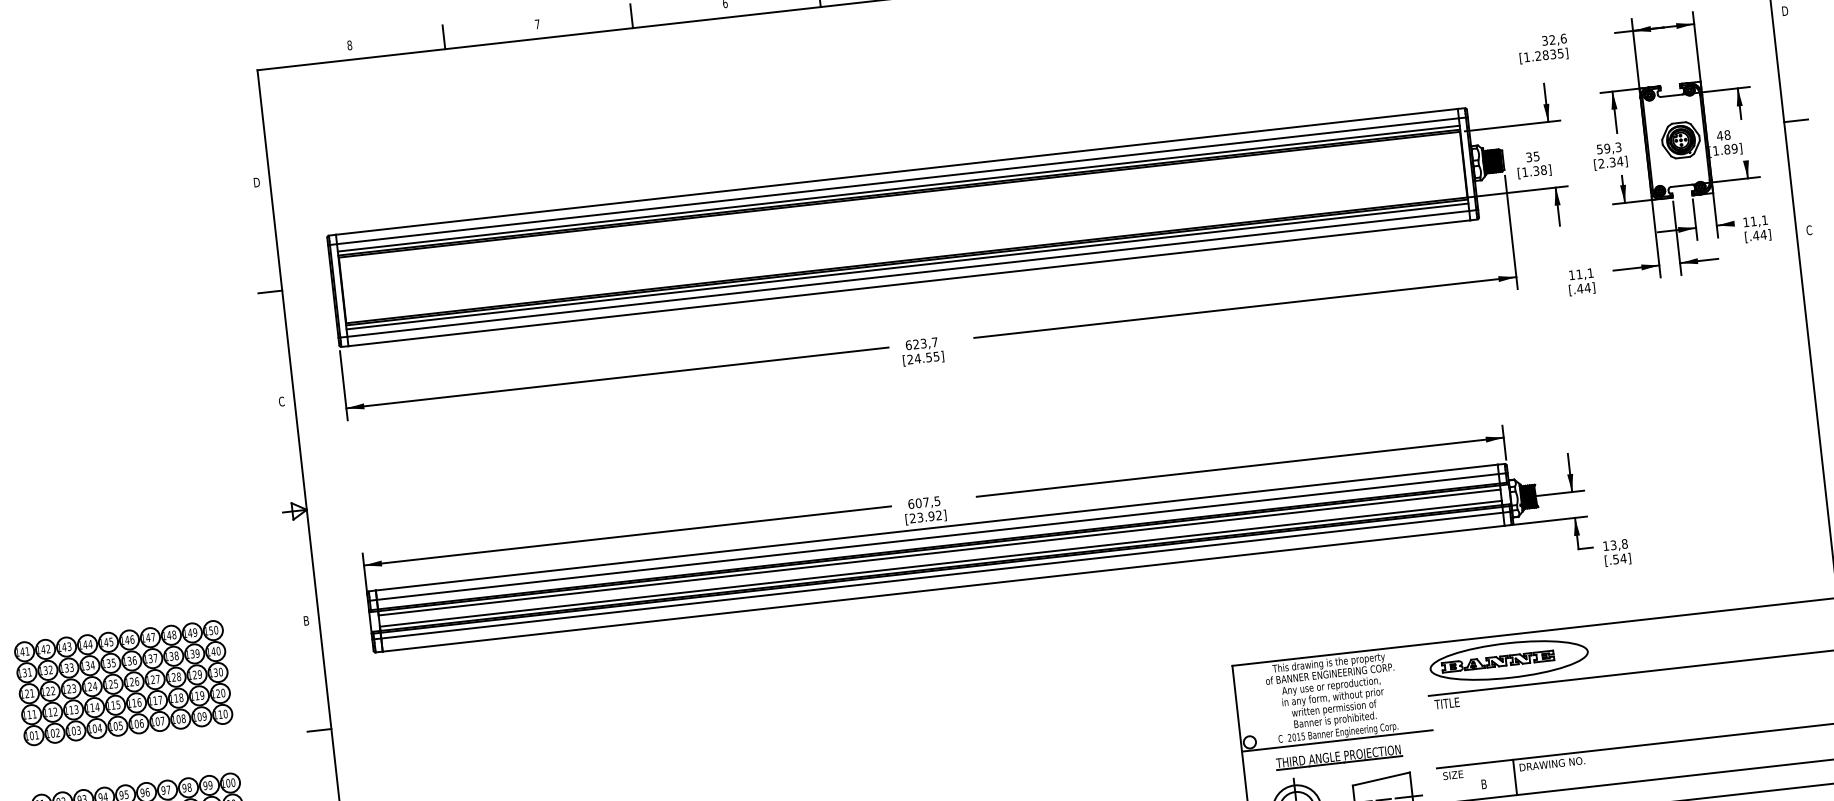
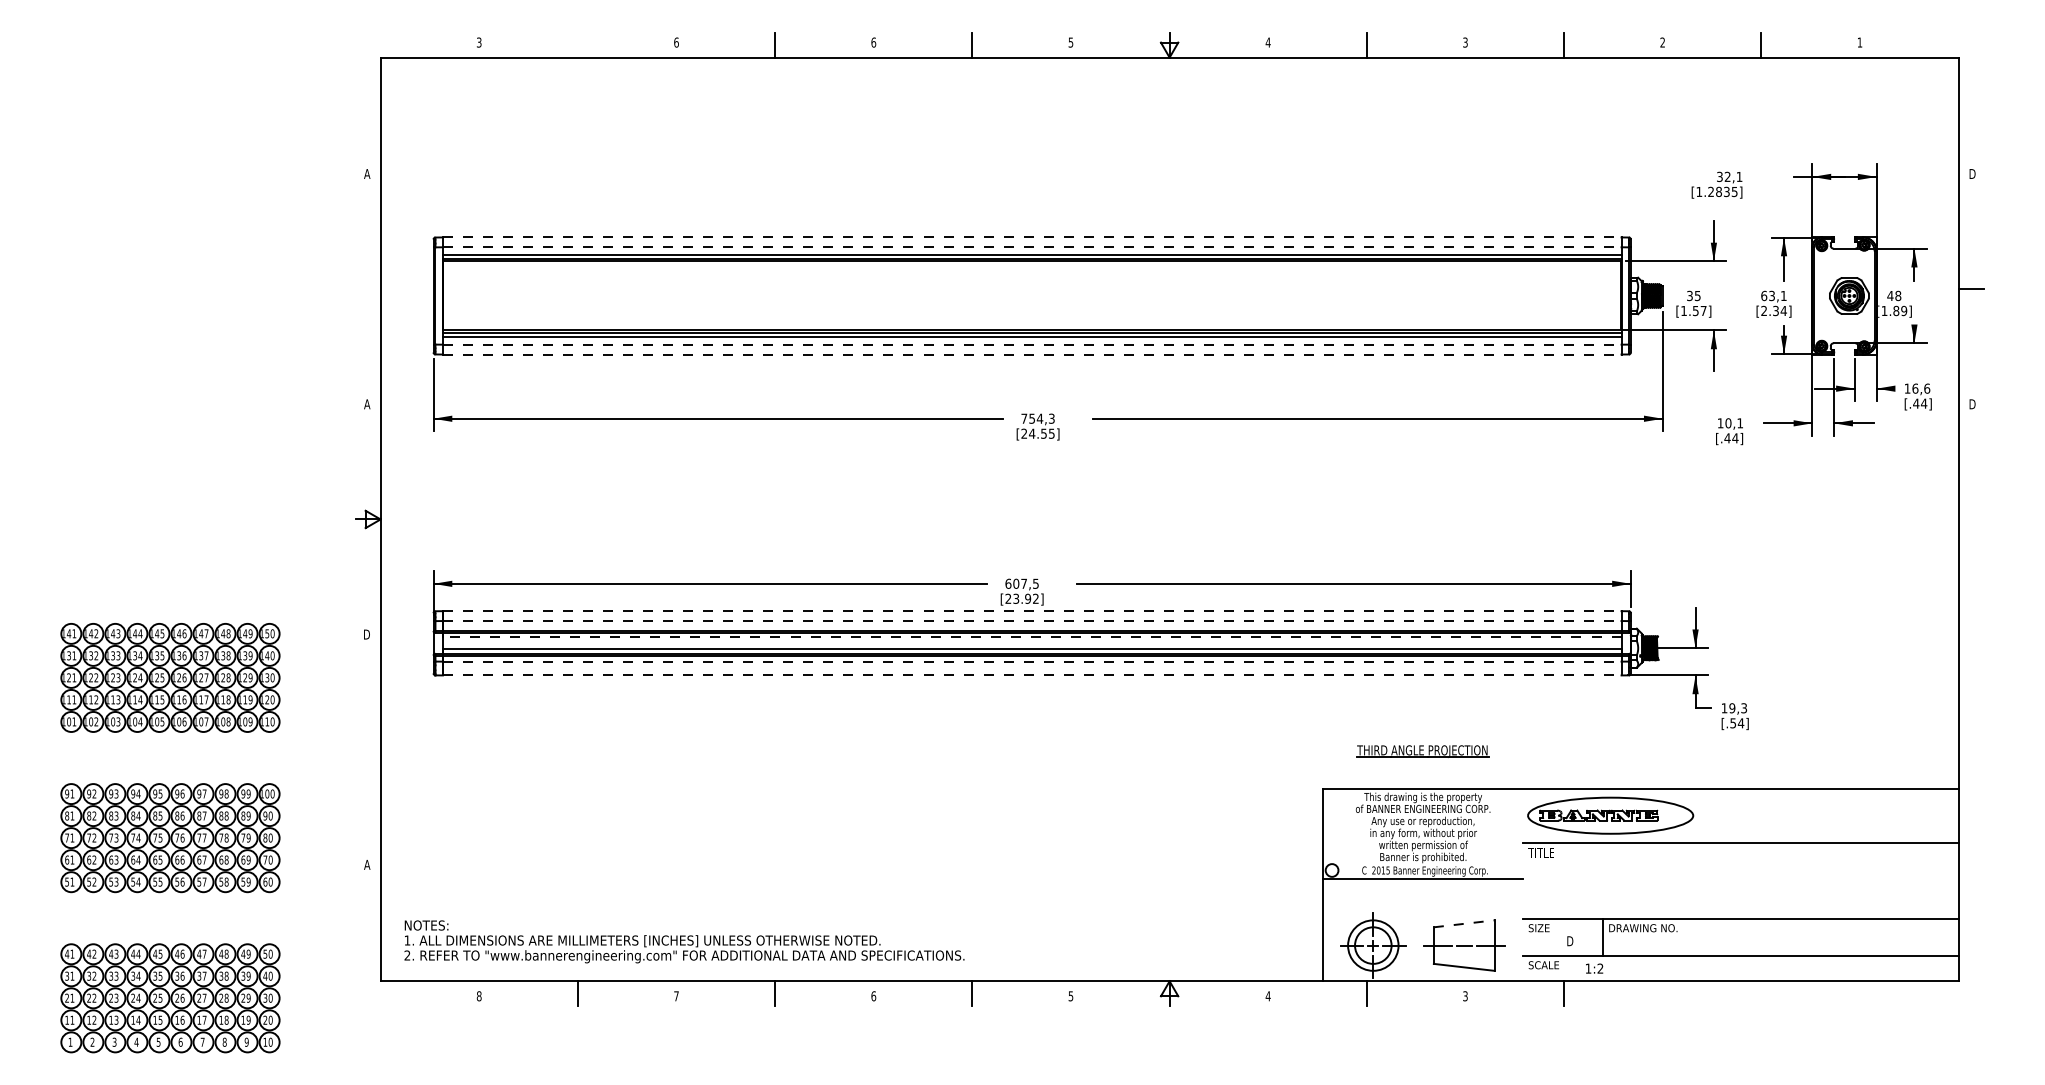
text: (537, 24) -> (676, 42), 7 -> 6
line: (443, 36) -> (577, 44), removed
text: (1563, 38) -> (1739, 176), 32,6 -> 32,1
text: (349, 45) -> (478, 42), 8 -> 3
text: (1608, 147) -> (1773, 295), 59,3 -> 63,1
text: (1539, 170) -> (1699, 310), [1.38] -> [1.57]
line: (897, 171) -> (1032, 237), solid -> dashed
text: (257, 181) -> (367, 173), D -> A
line: (898, 181) -> (1032, 247), solid -> dashed
text: (1759, 220) -> (1921, 388), 11,1 -> 16,6
text: (1809, 230) -> (1972, 404), C -> D
line: (908, 273) -> (1032, 344), solid -> dashed
text: (1579, 274) -> (1728, 423), 11,1 -> 10,1
line: (909, 283) -> (1032, 354), solid -> dashed
line: (269, 292) -> (367, 289), removed
text: (921, 343) -> (1037, 418), 623,7 -> 754,3
text: (282, 401) -> (367, 404), C -> A
line: (937, 527) -> (1032, 611), solid -> dashed
line: (938, 537) -> (1032, 621), solid -> dashed
text: (1619, 544) -> (1738, 708), 13,8 -> 19,3
line: (938, 552) -> (1031, 637), solid -> dashed
line: (942, 575) -> (1032, 661), solid -> dashed
line: (943, 588) -> (1032, 675), solid -> dashed
text: (305, 620) -> (366, 634), B -> D
line: (318, 730) -> (367, 749), removed
part: (1338, 757) -> (1422, 751), moved
line: (1381, 778) -> (1464, 923), solid -> dashed
text: (1484, 784) -> (1570, 941), B -> D

